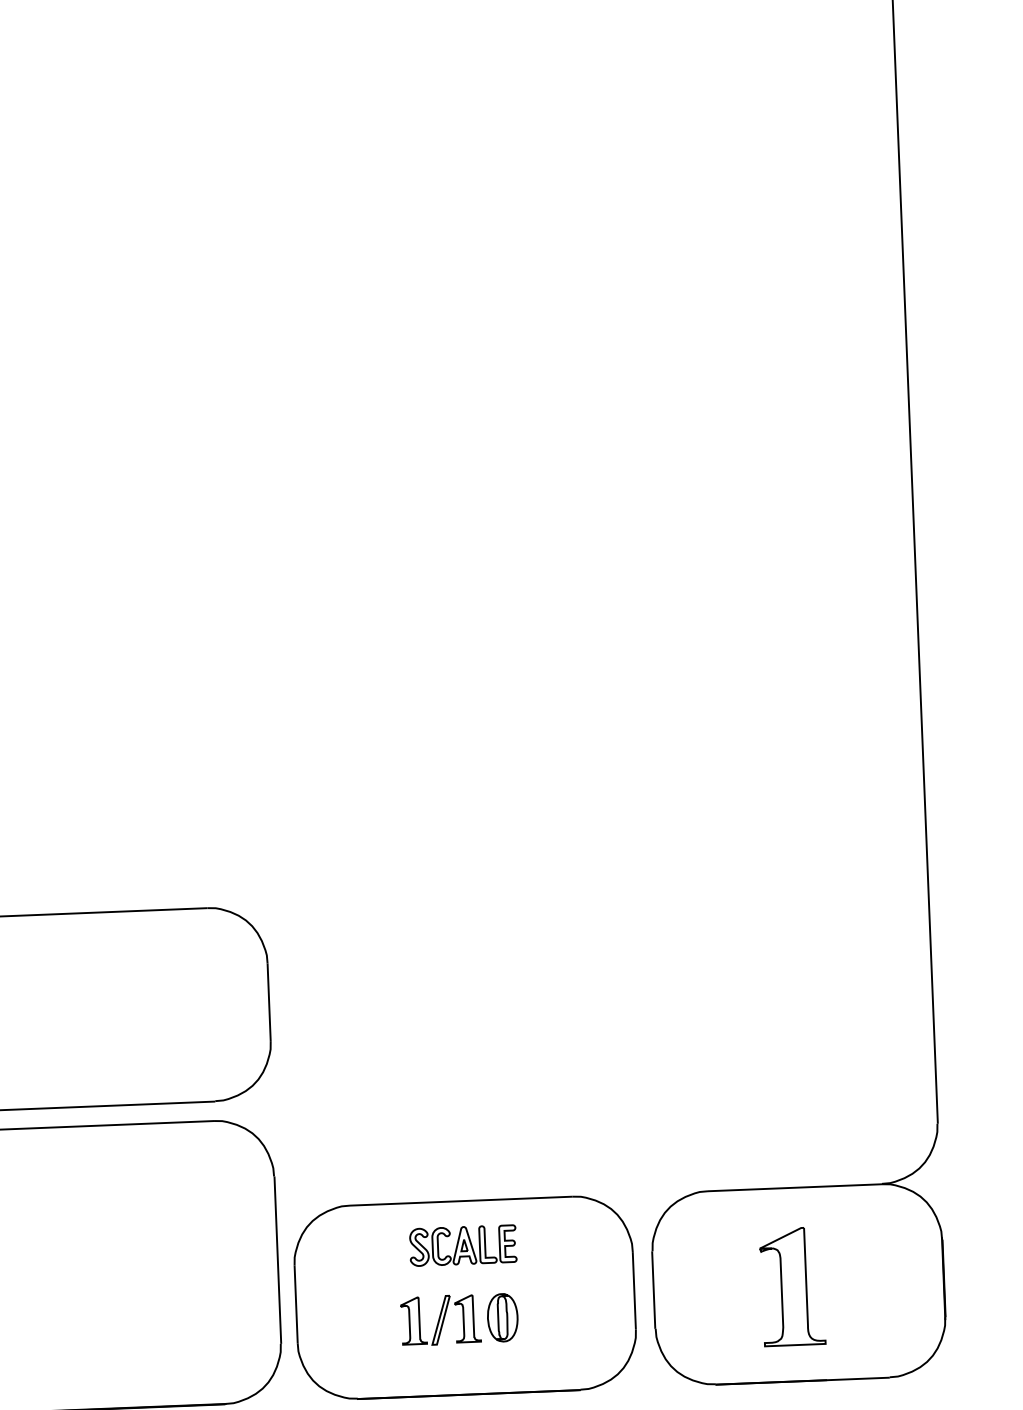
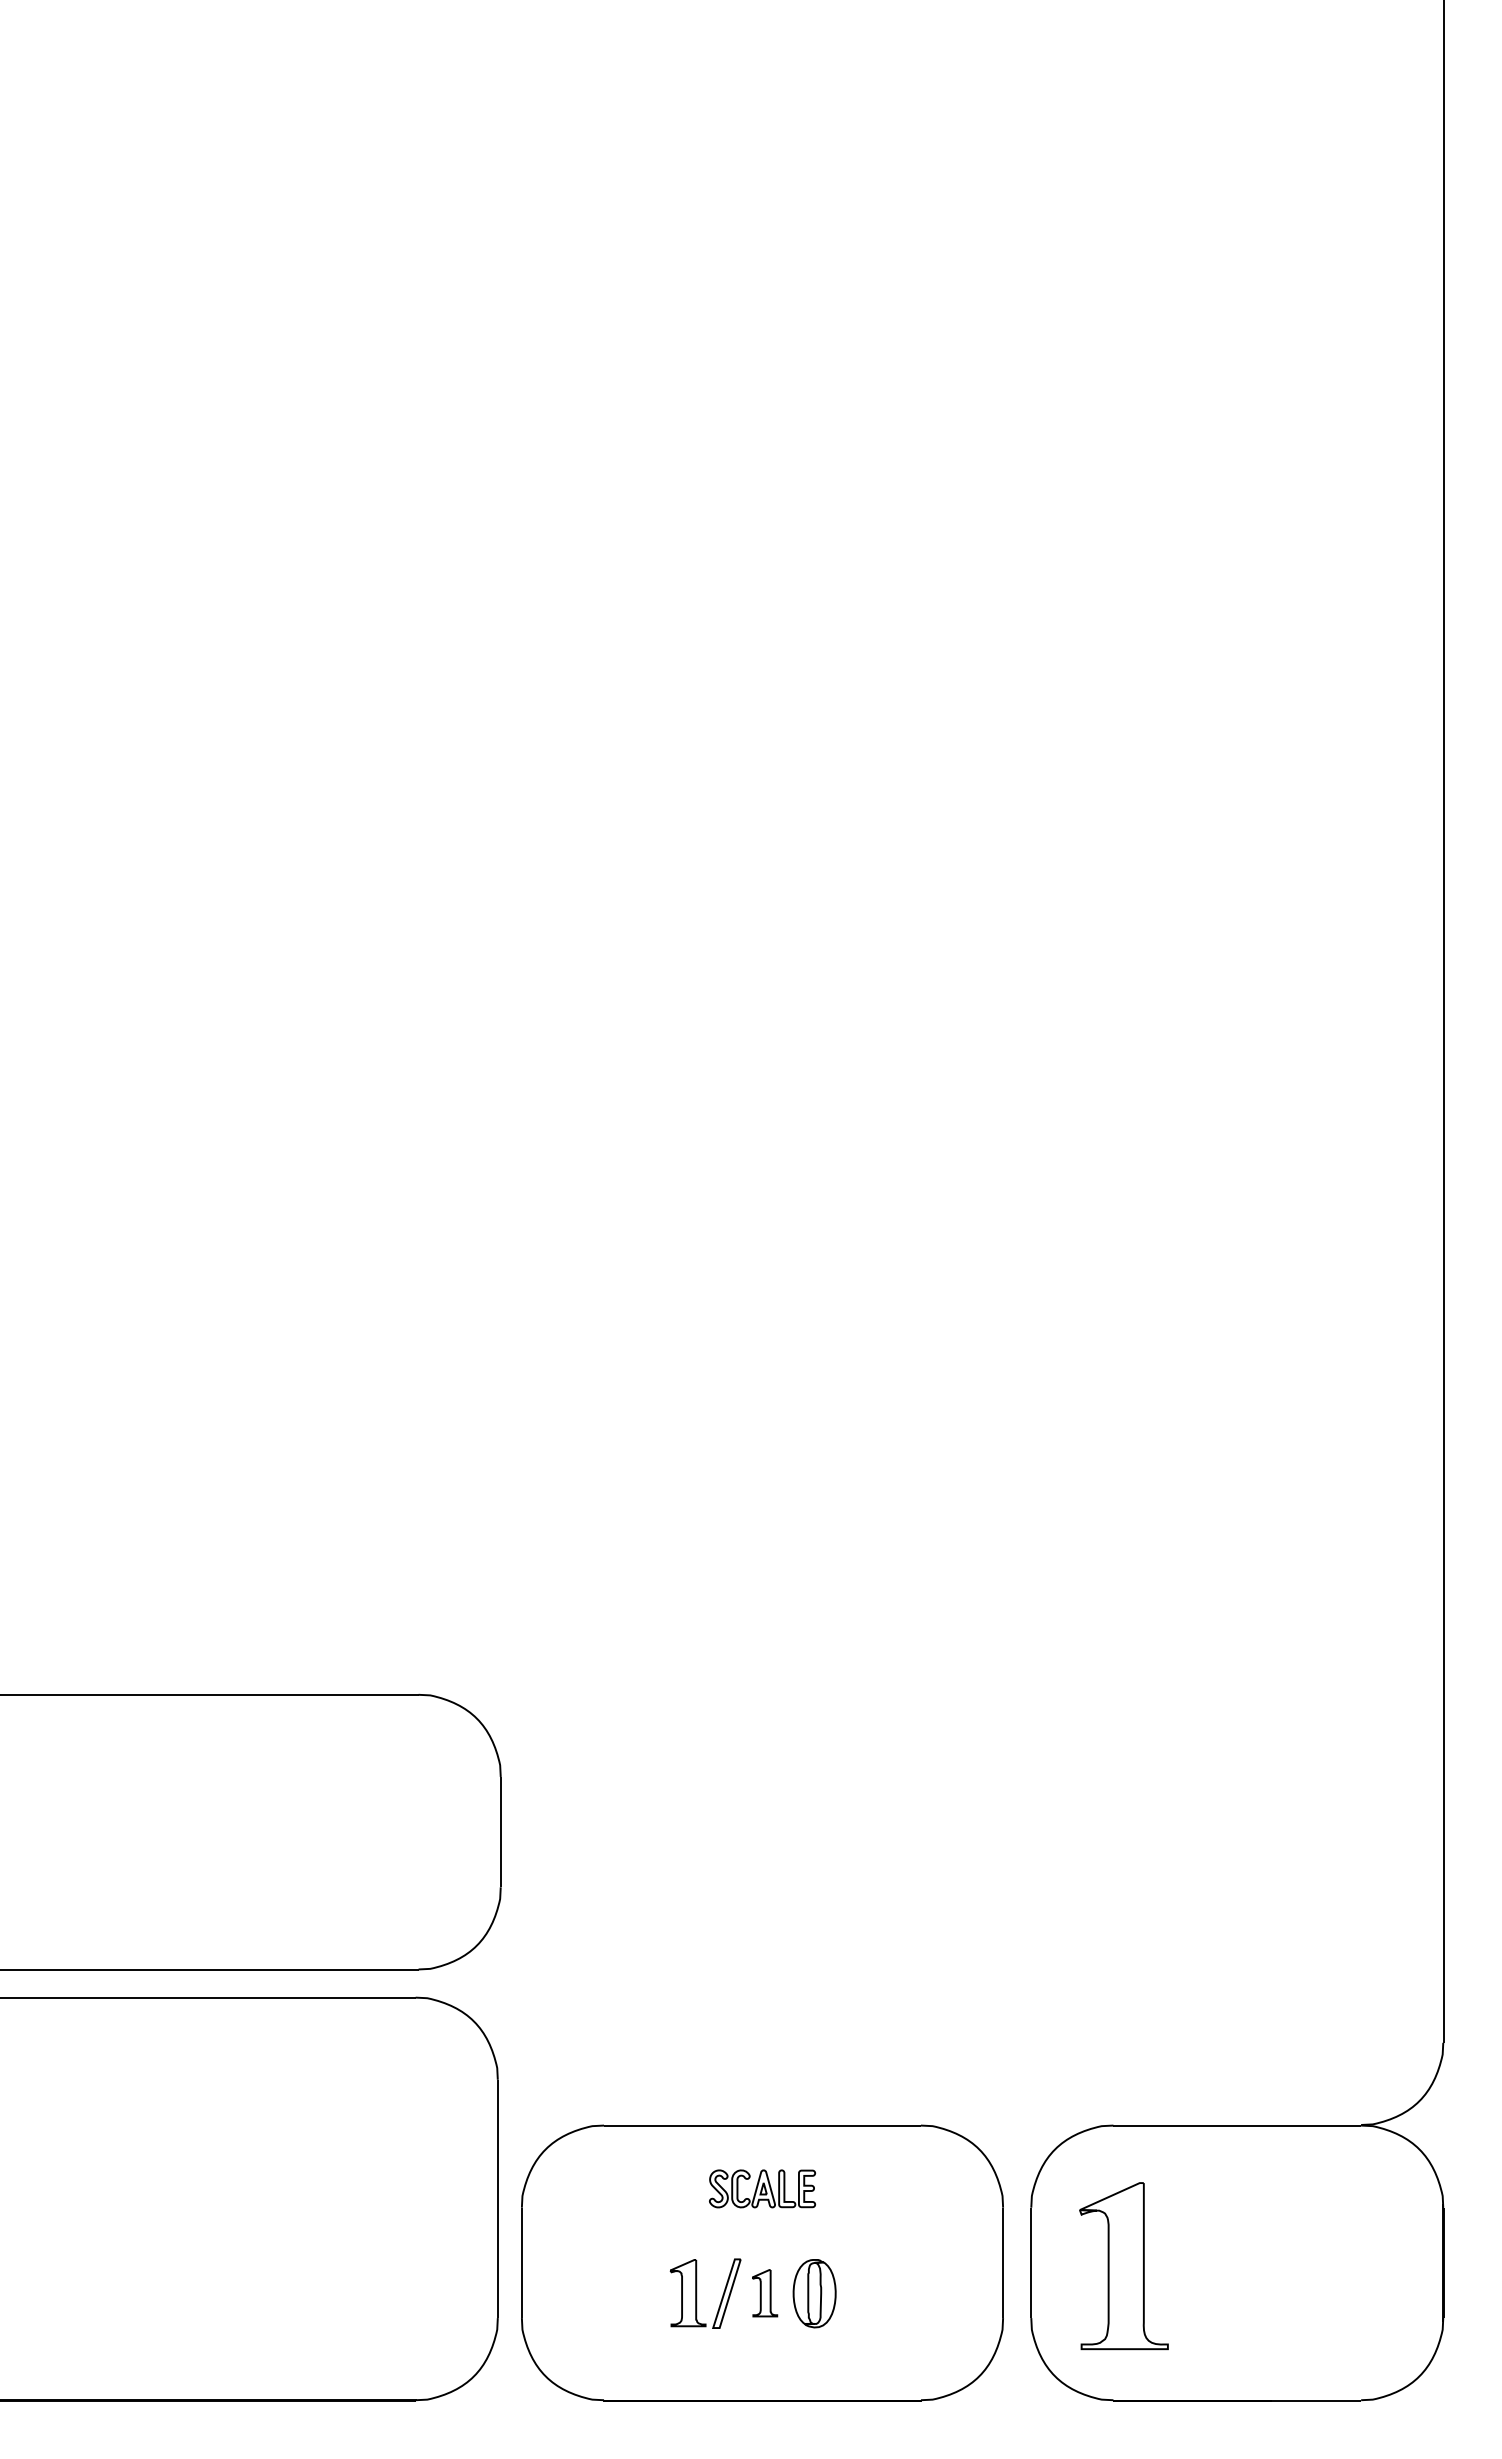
part: (463, 1245) -> (762, 2188), size x0.7
part: (792, 1287) -> (1123, 2266), moved
part: (467, 1319) -> (764, 2293), size x0.7

